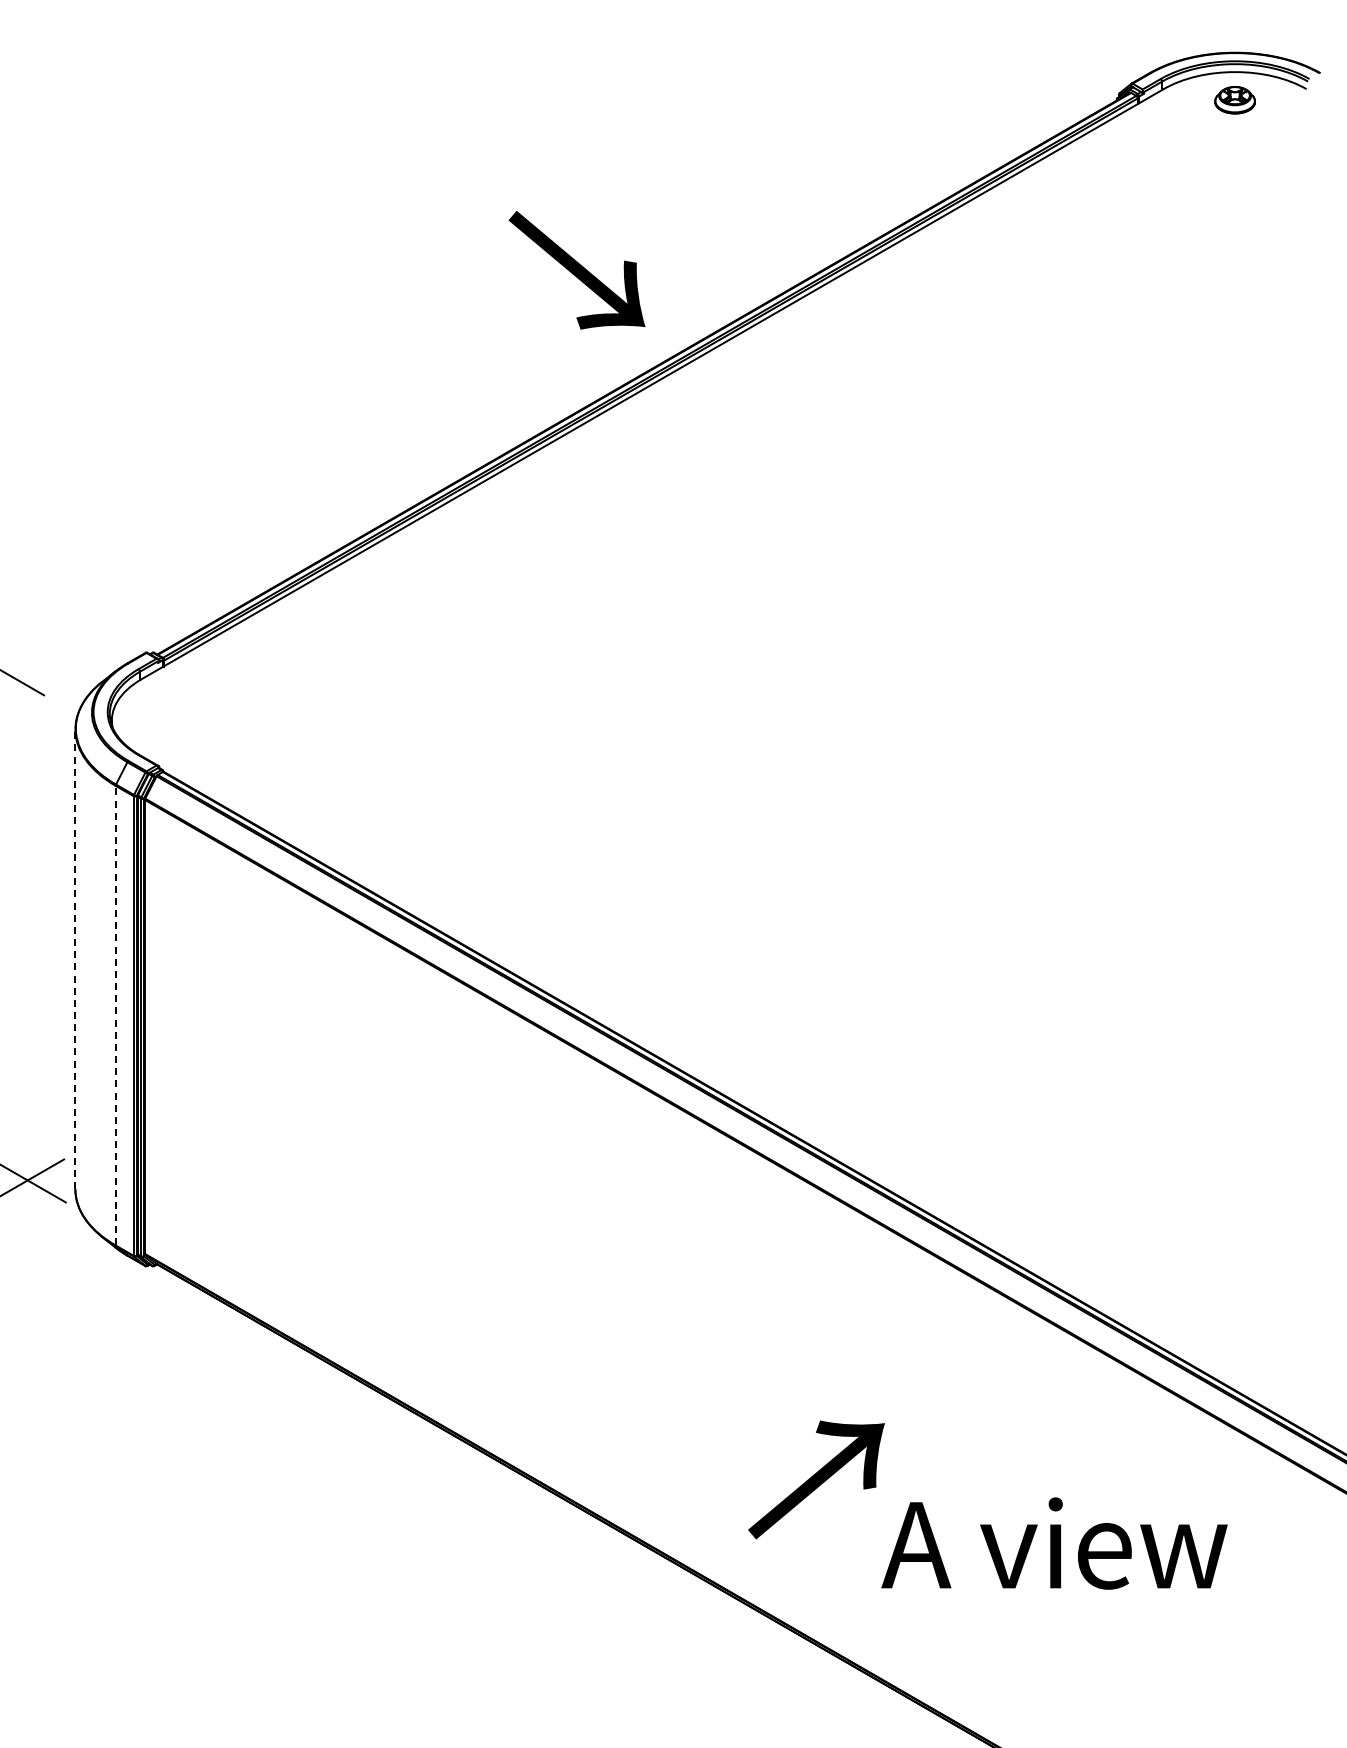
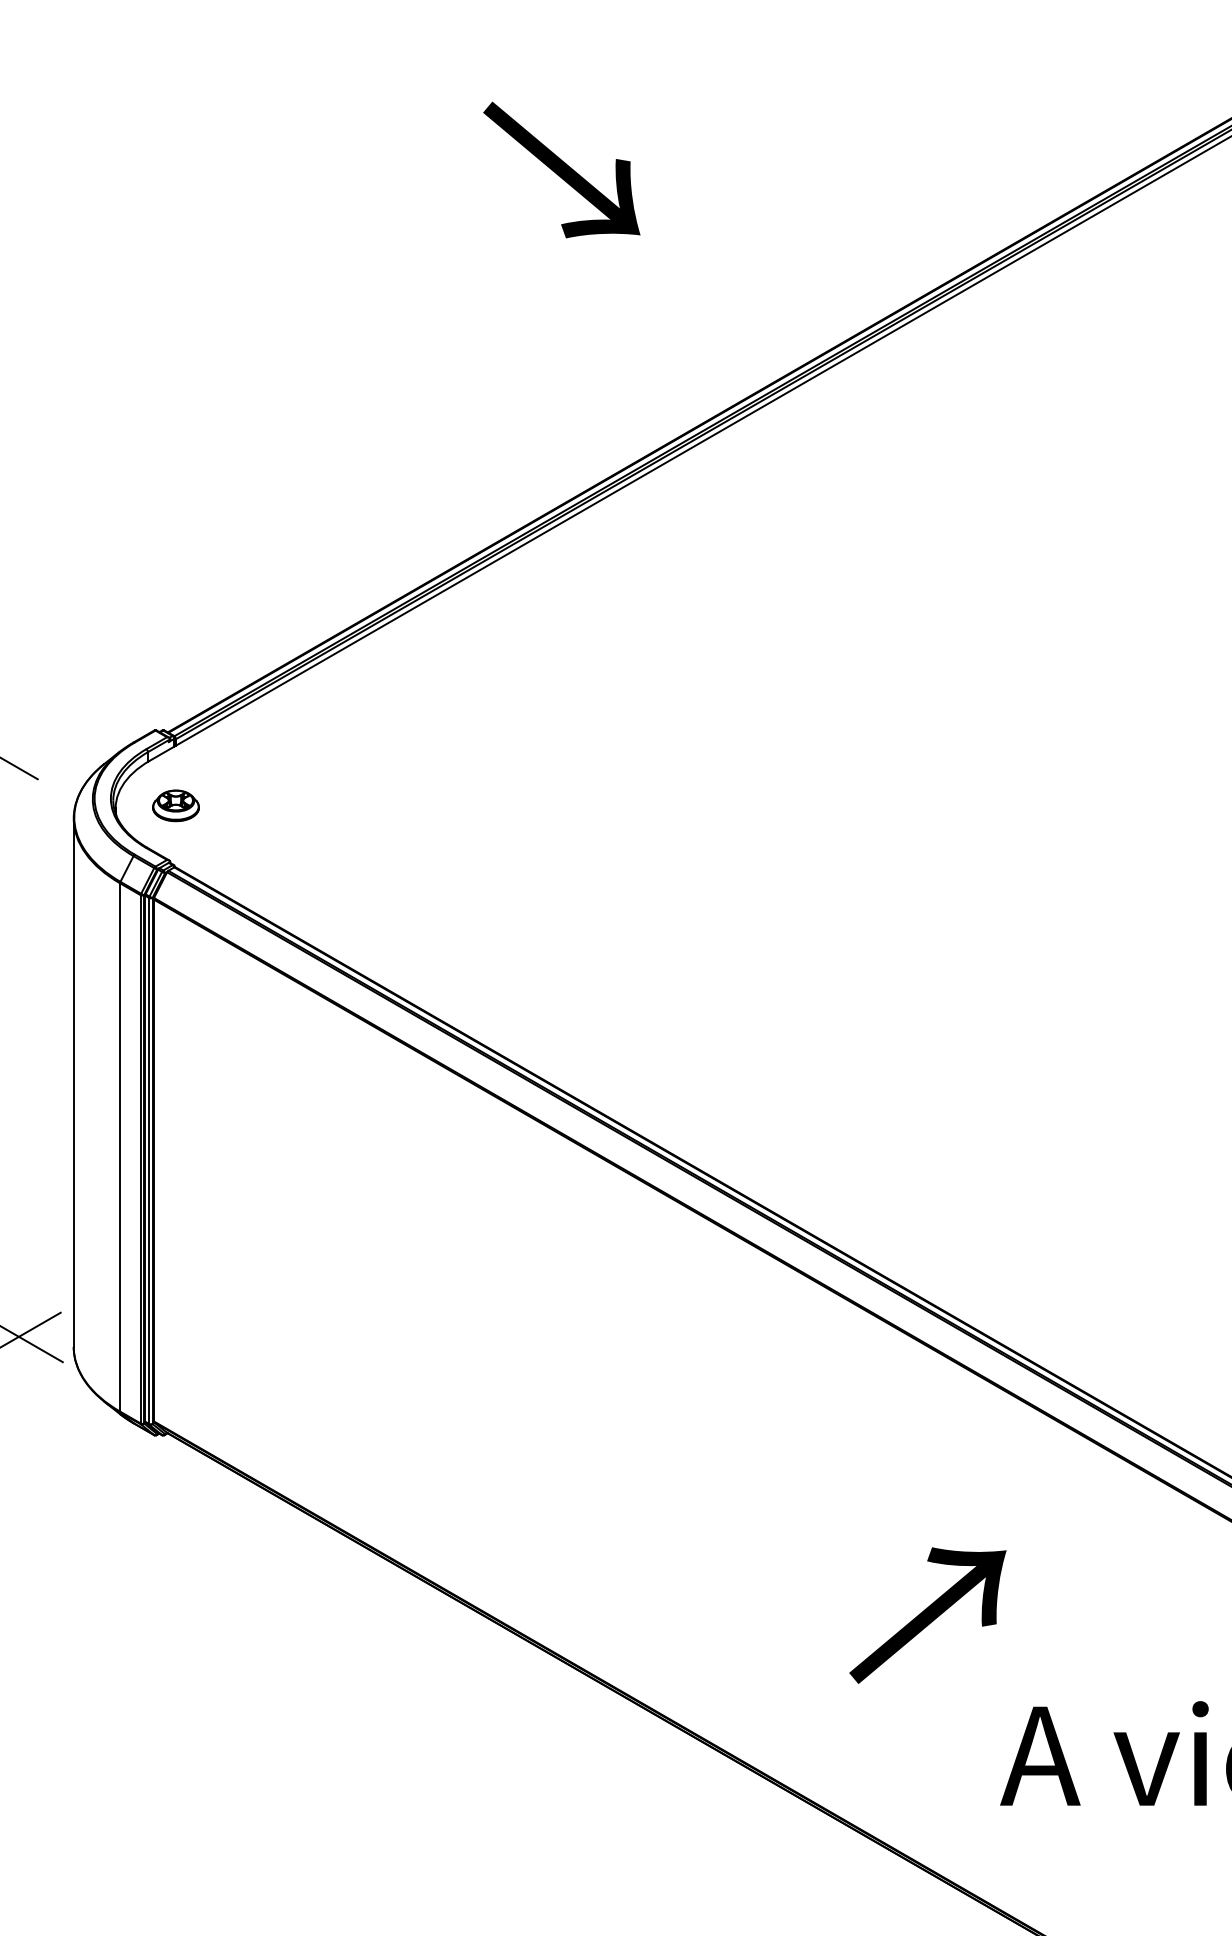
text: (576, 270) -> (561, 170), moved
part: (164, 718) -> (176, 805), added
line: (75, 959) -> (73, 1082), dashed -> solid
line: (115, 1015) -> (119, 1147), dashed -> solid
text: (816, 1479) -> (927, 1615), moved

